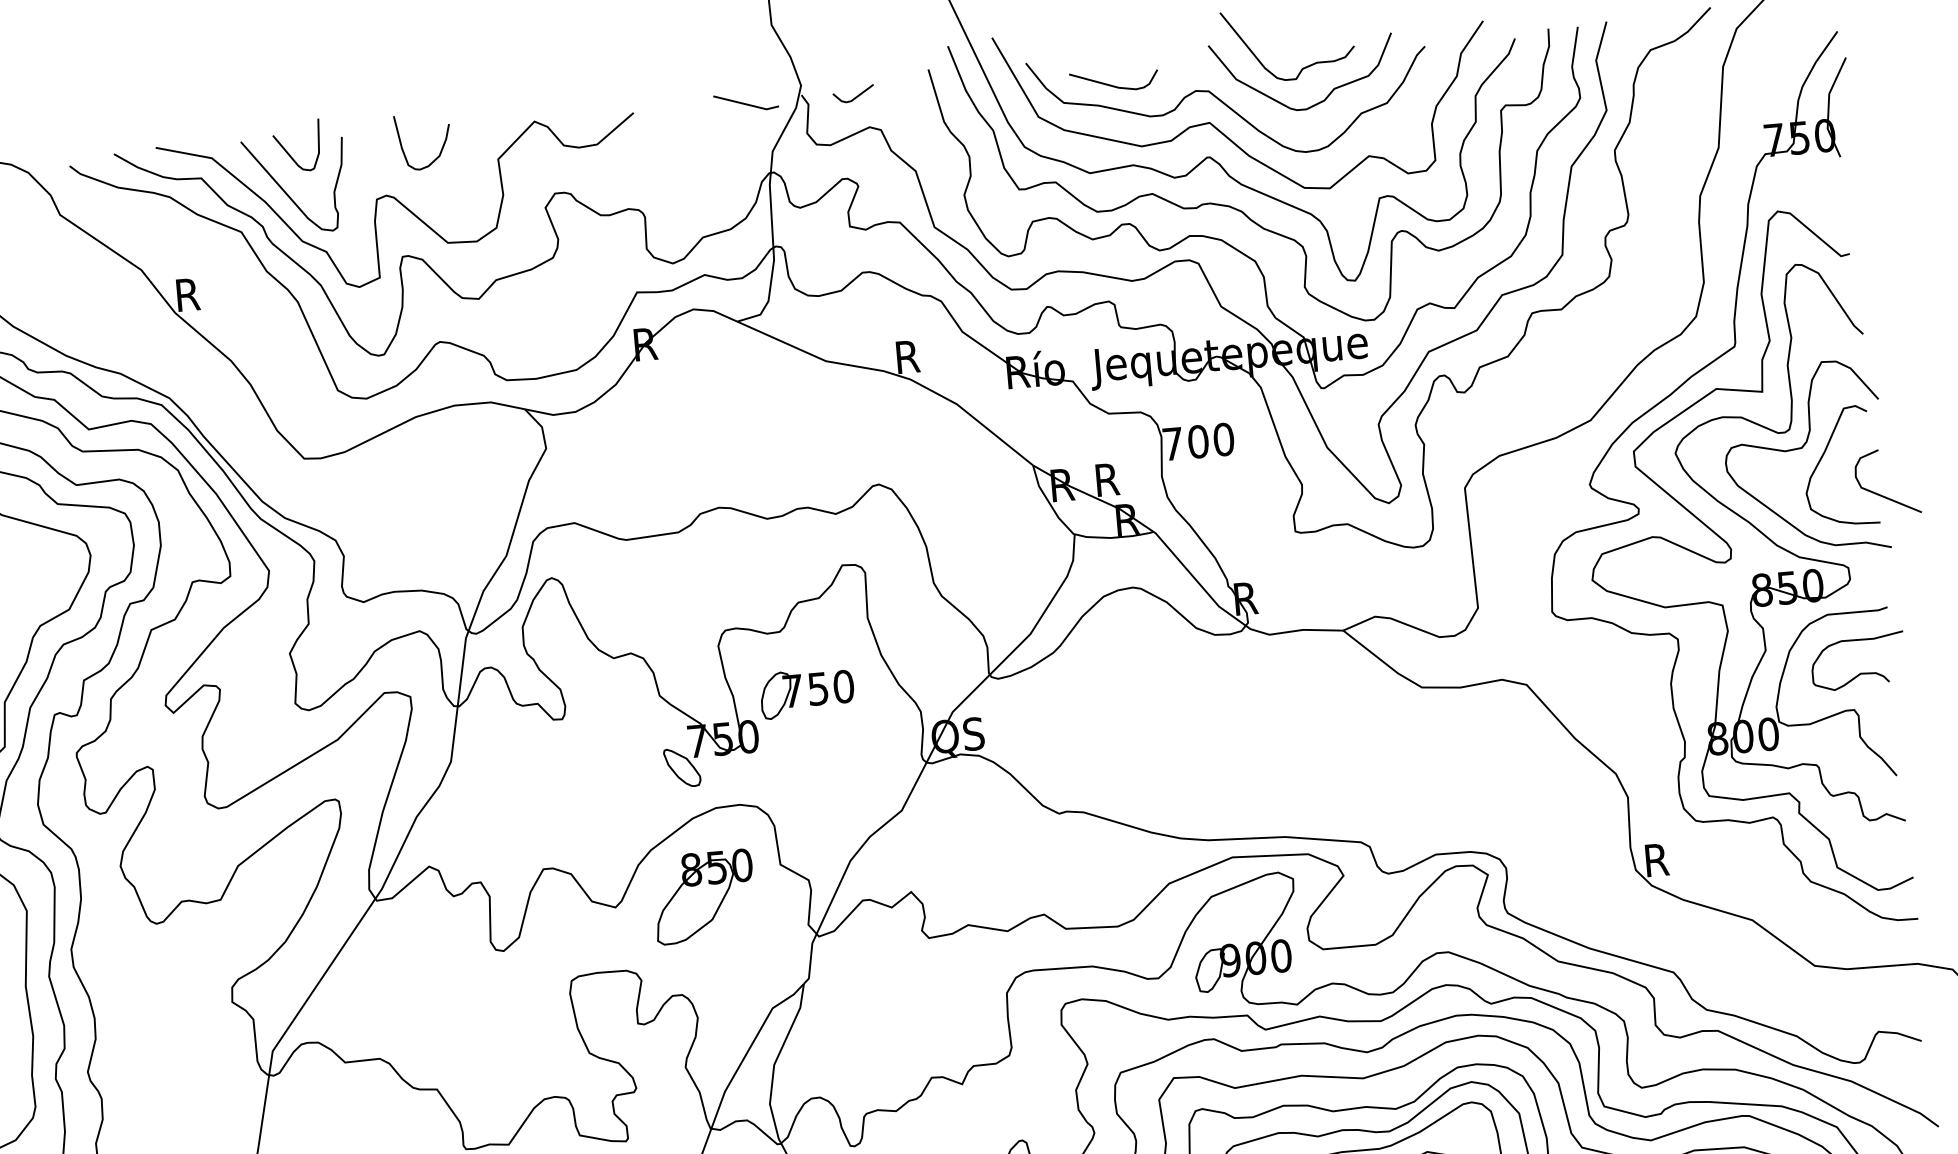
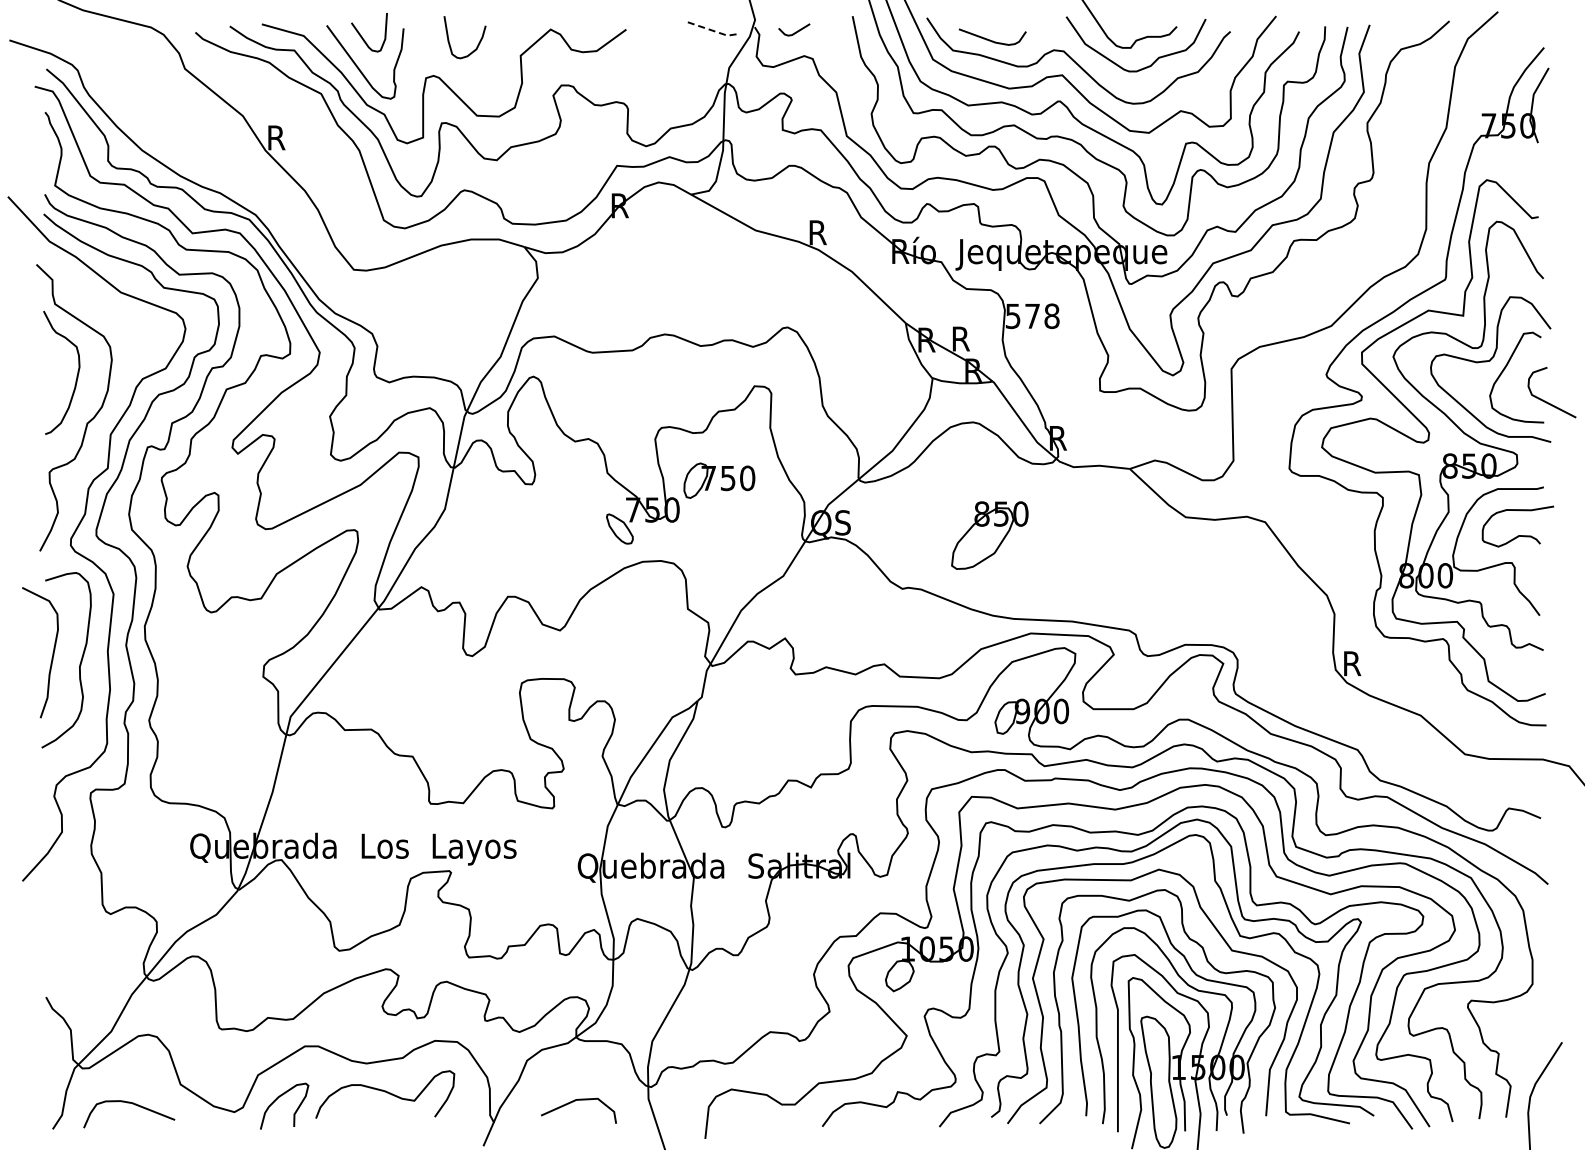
line: (747, 104) -> (713, 30), solid -> dashed
text: (1198, 442) -> (1032, 316), 700 -> 578
part: (703, 897) -> (989, 535), moved

